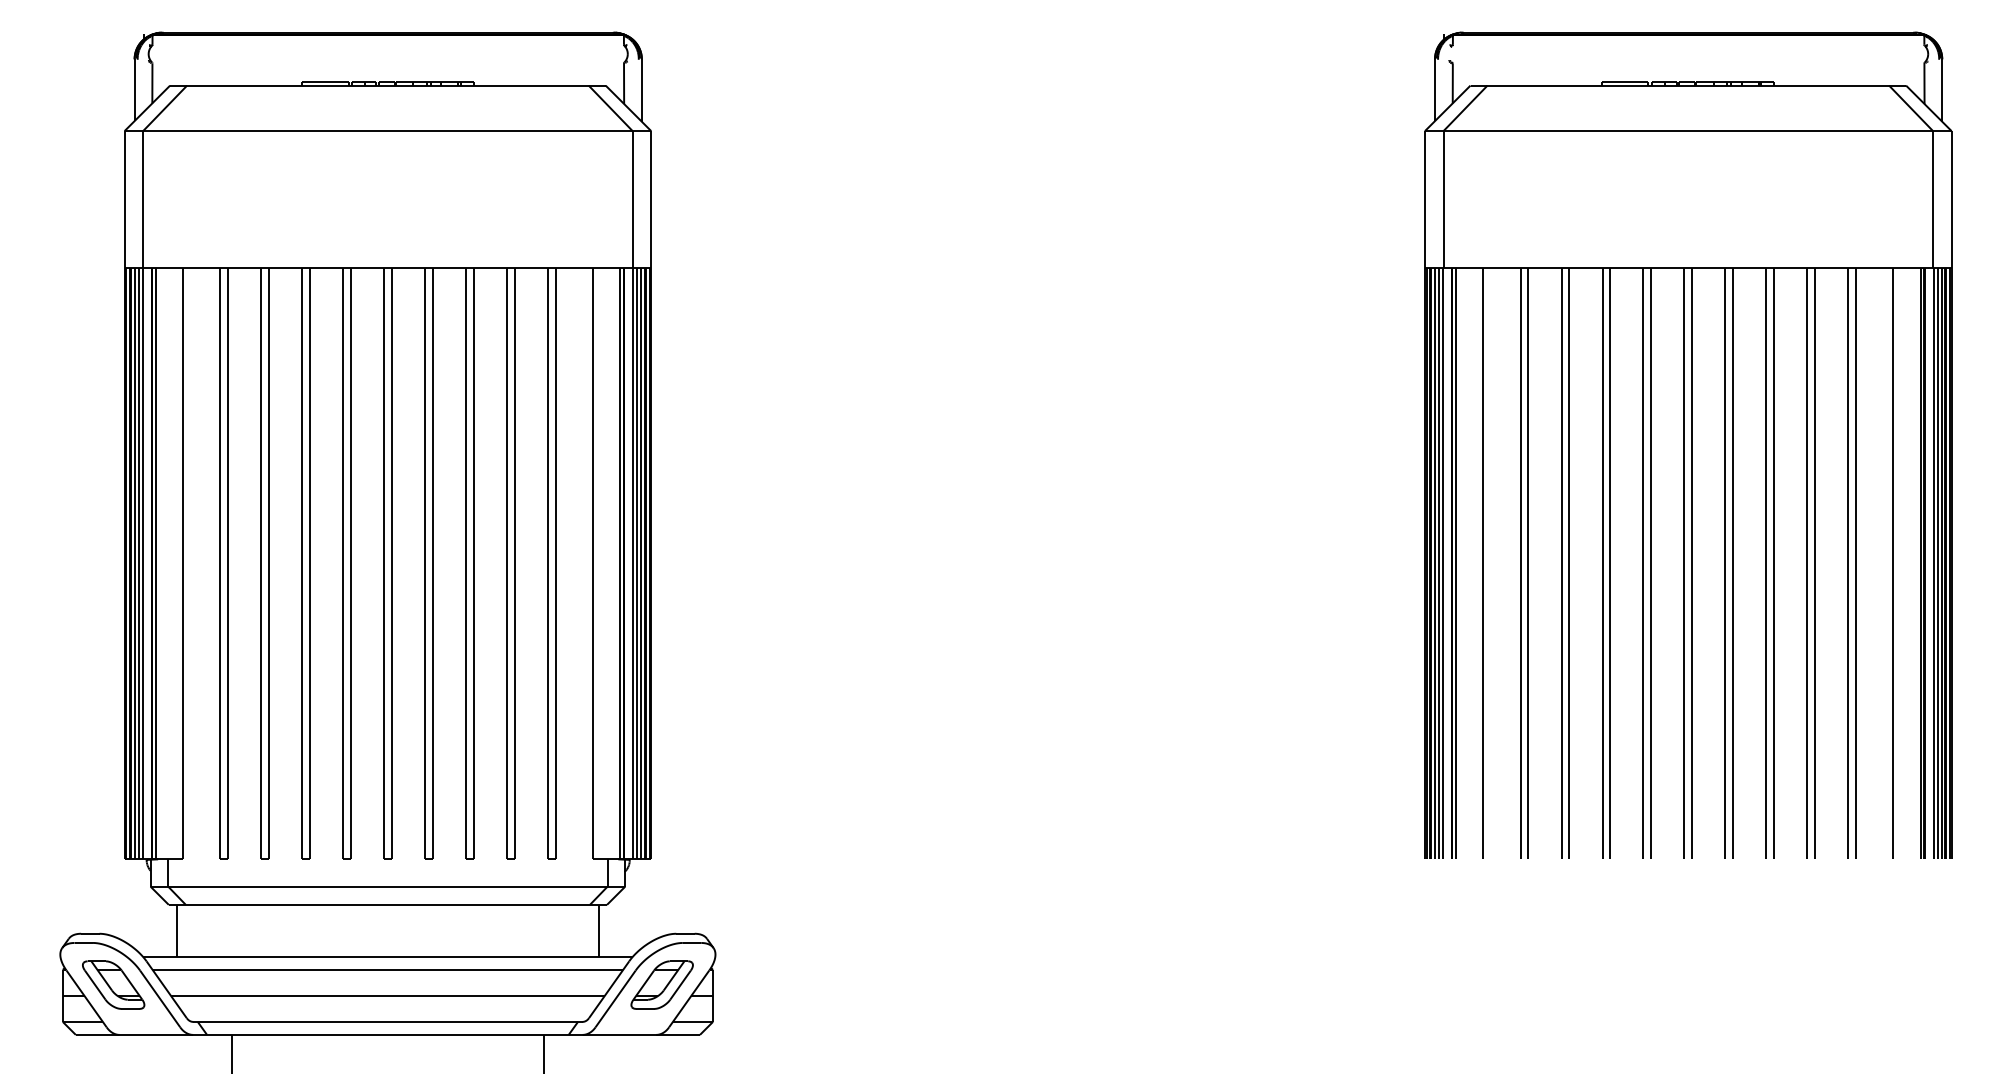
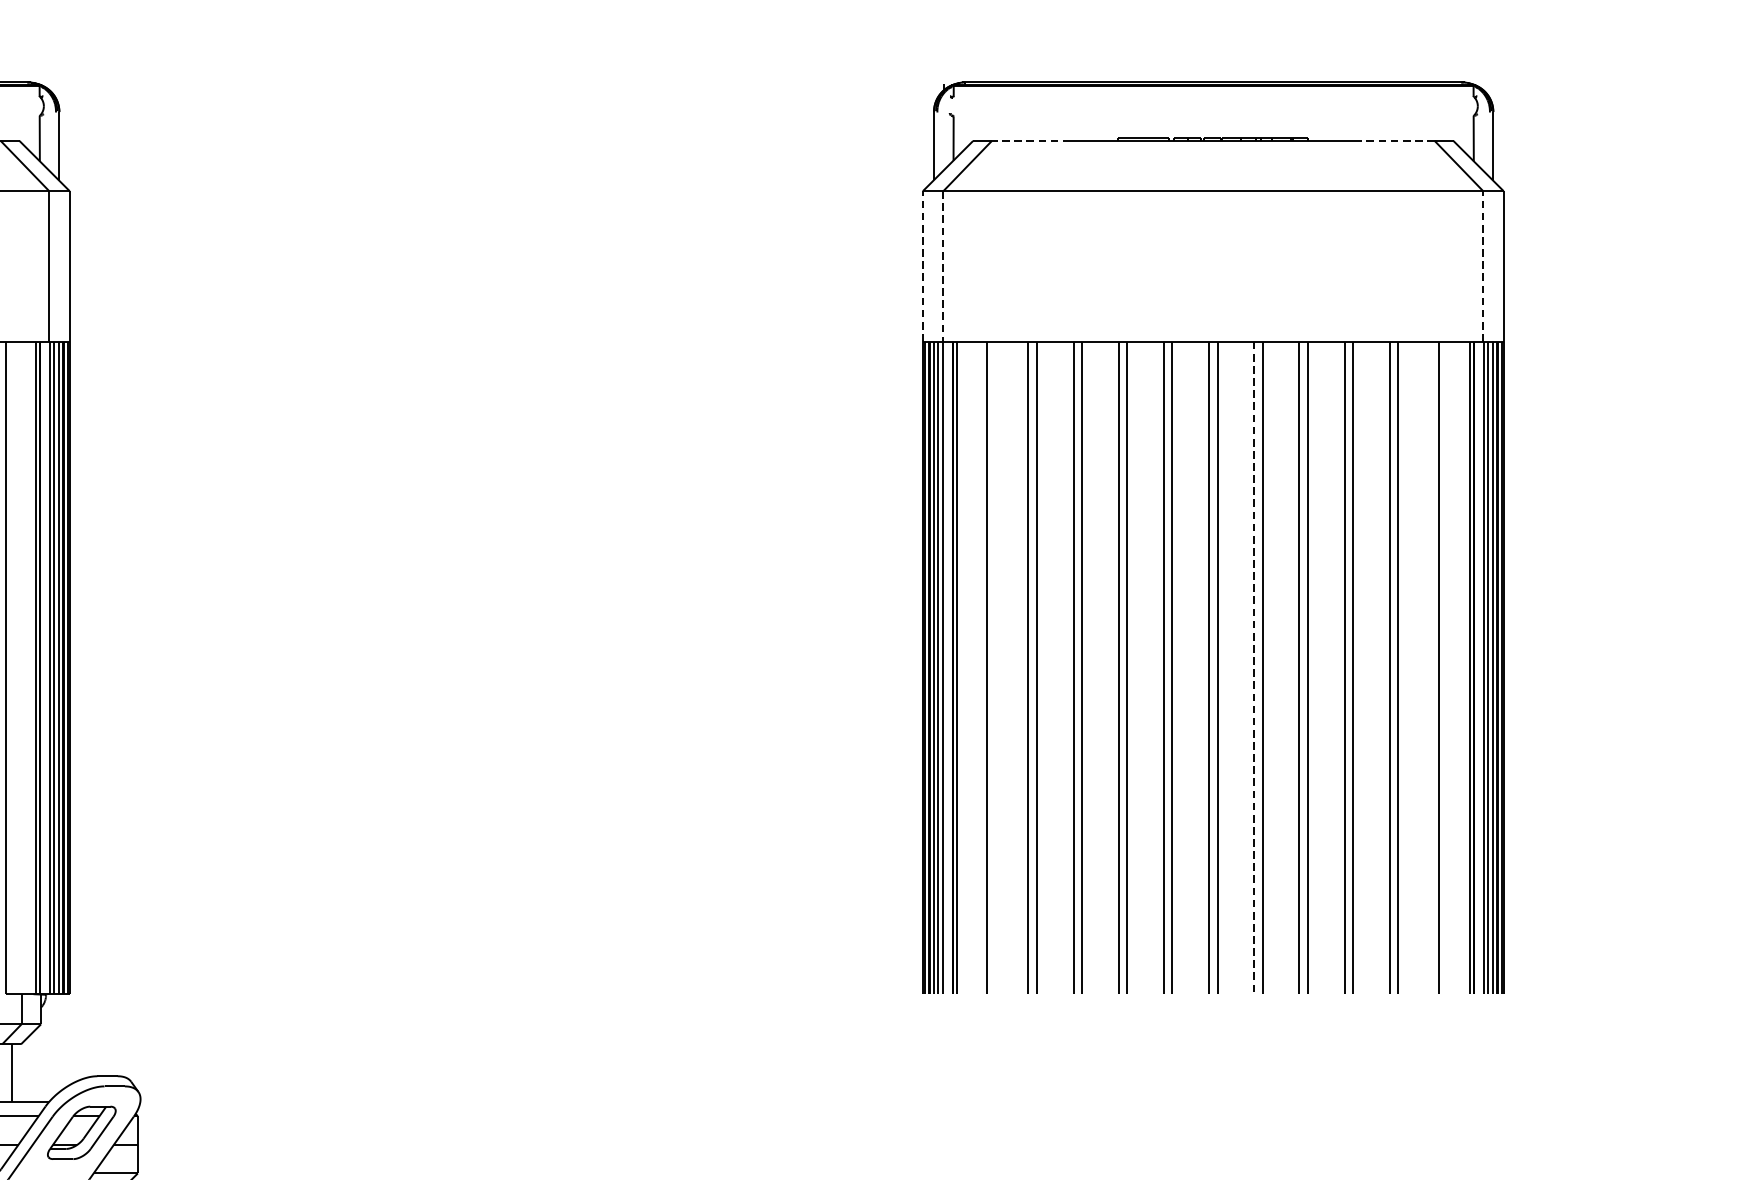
line: (1523, 85) -> (1031, 140), solid -> dashed
line: (1853, 85) -> (1395, 140), solid -> dashed
line: (1424, 198) -> (922, 265), solid -> dashed
line: (1933, 198) -> (1483, 265), solid -> dashed
line: (1443, 199) -> (943, 266), solid -> dashed
line: (1725, 563) -> (1254, 667), solid -> dashed

